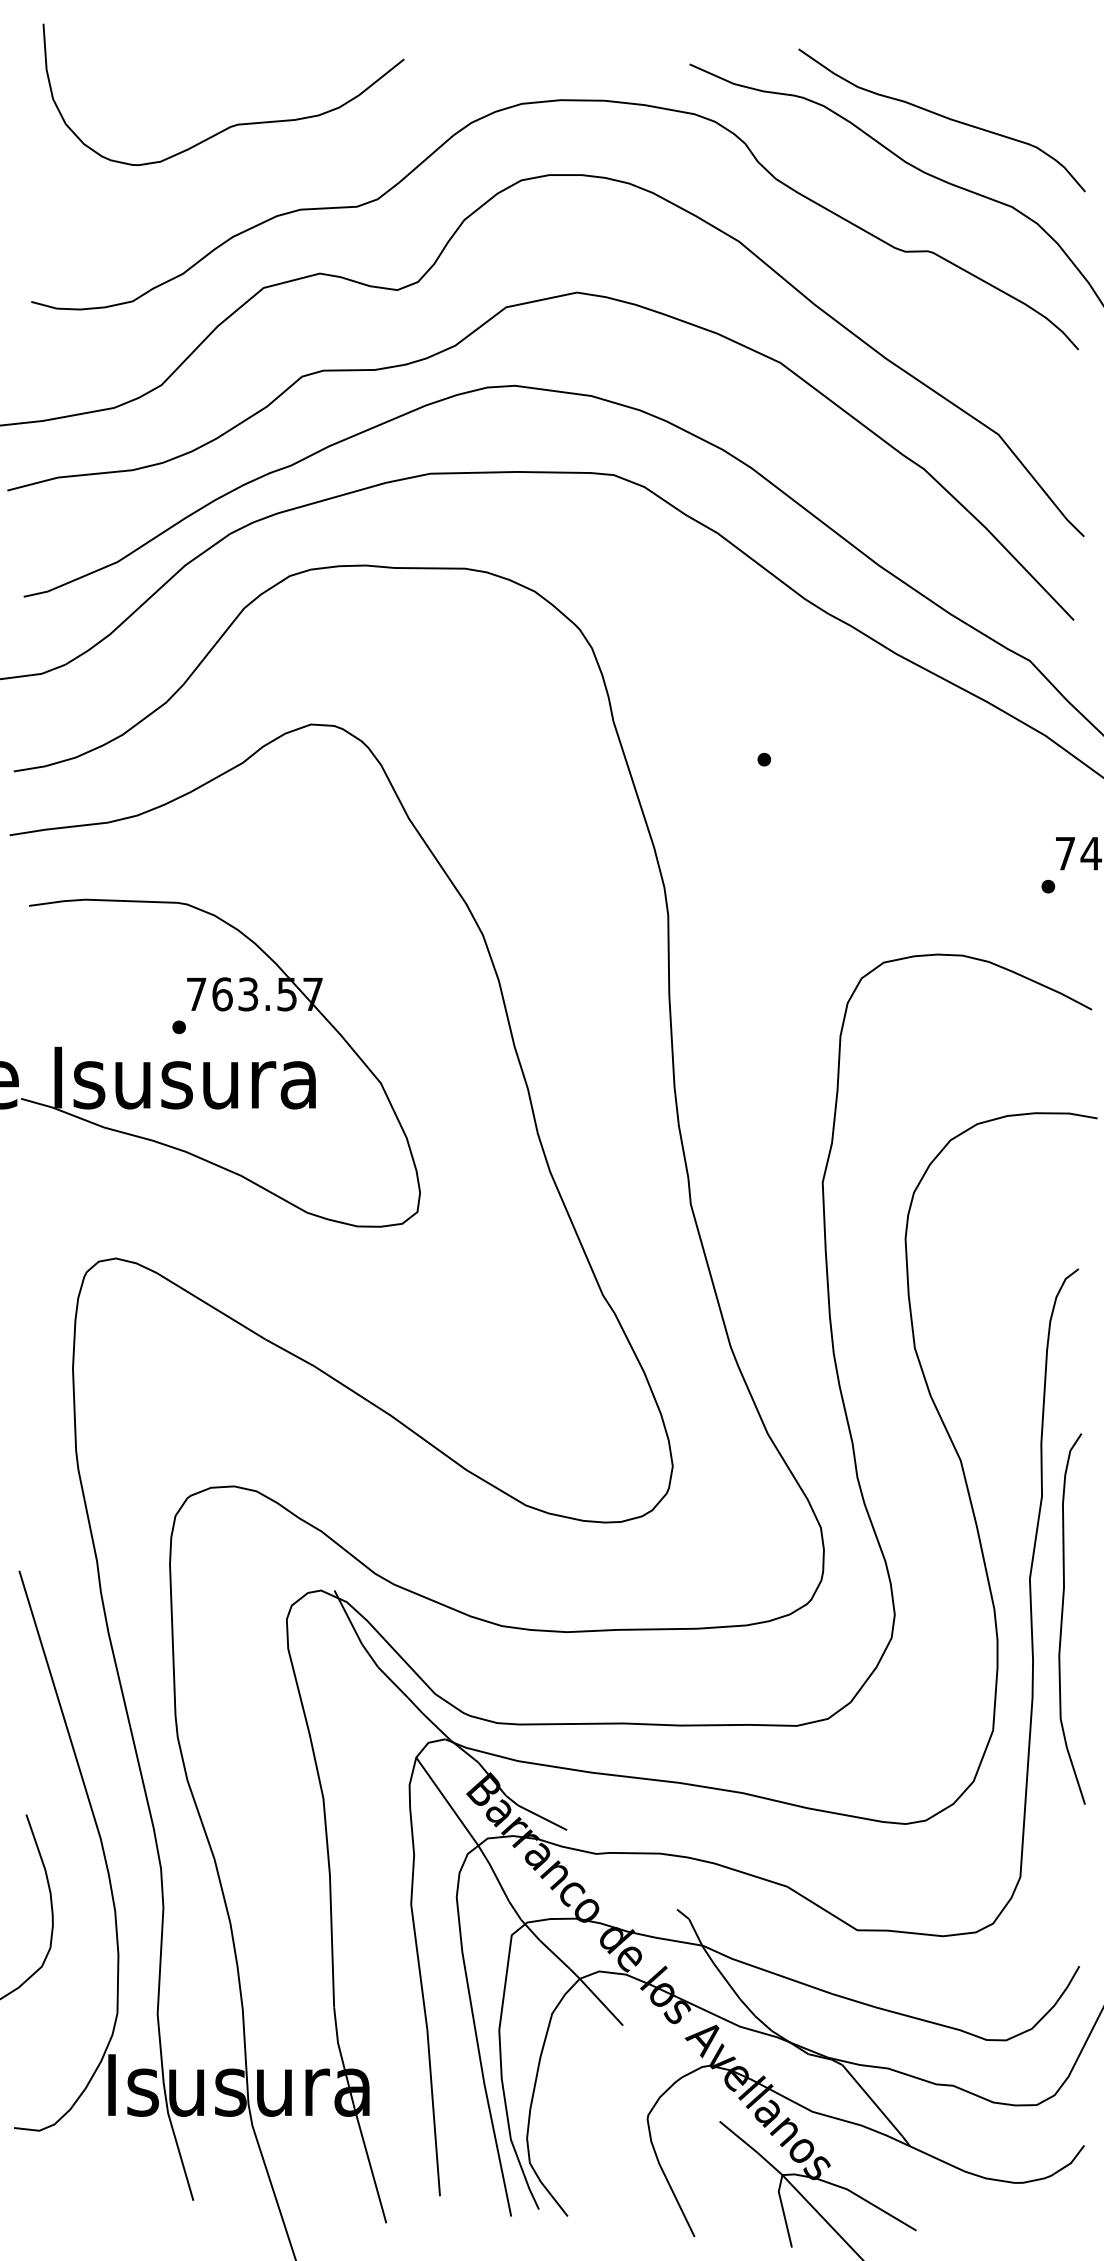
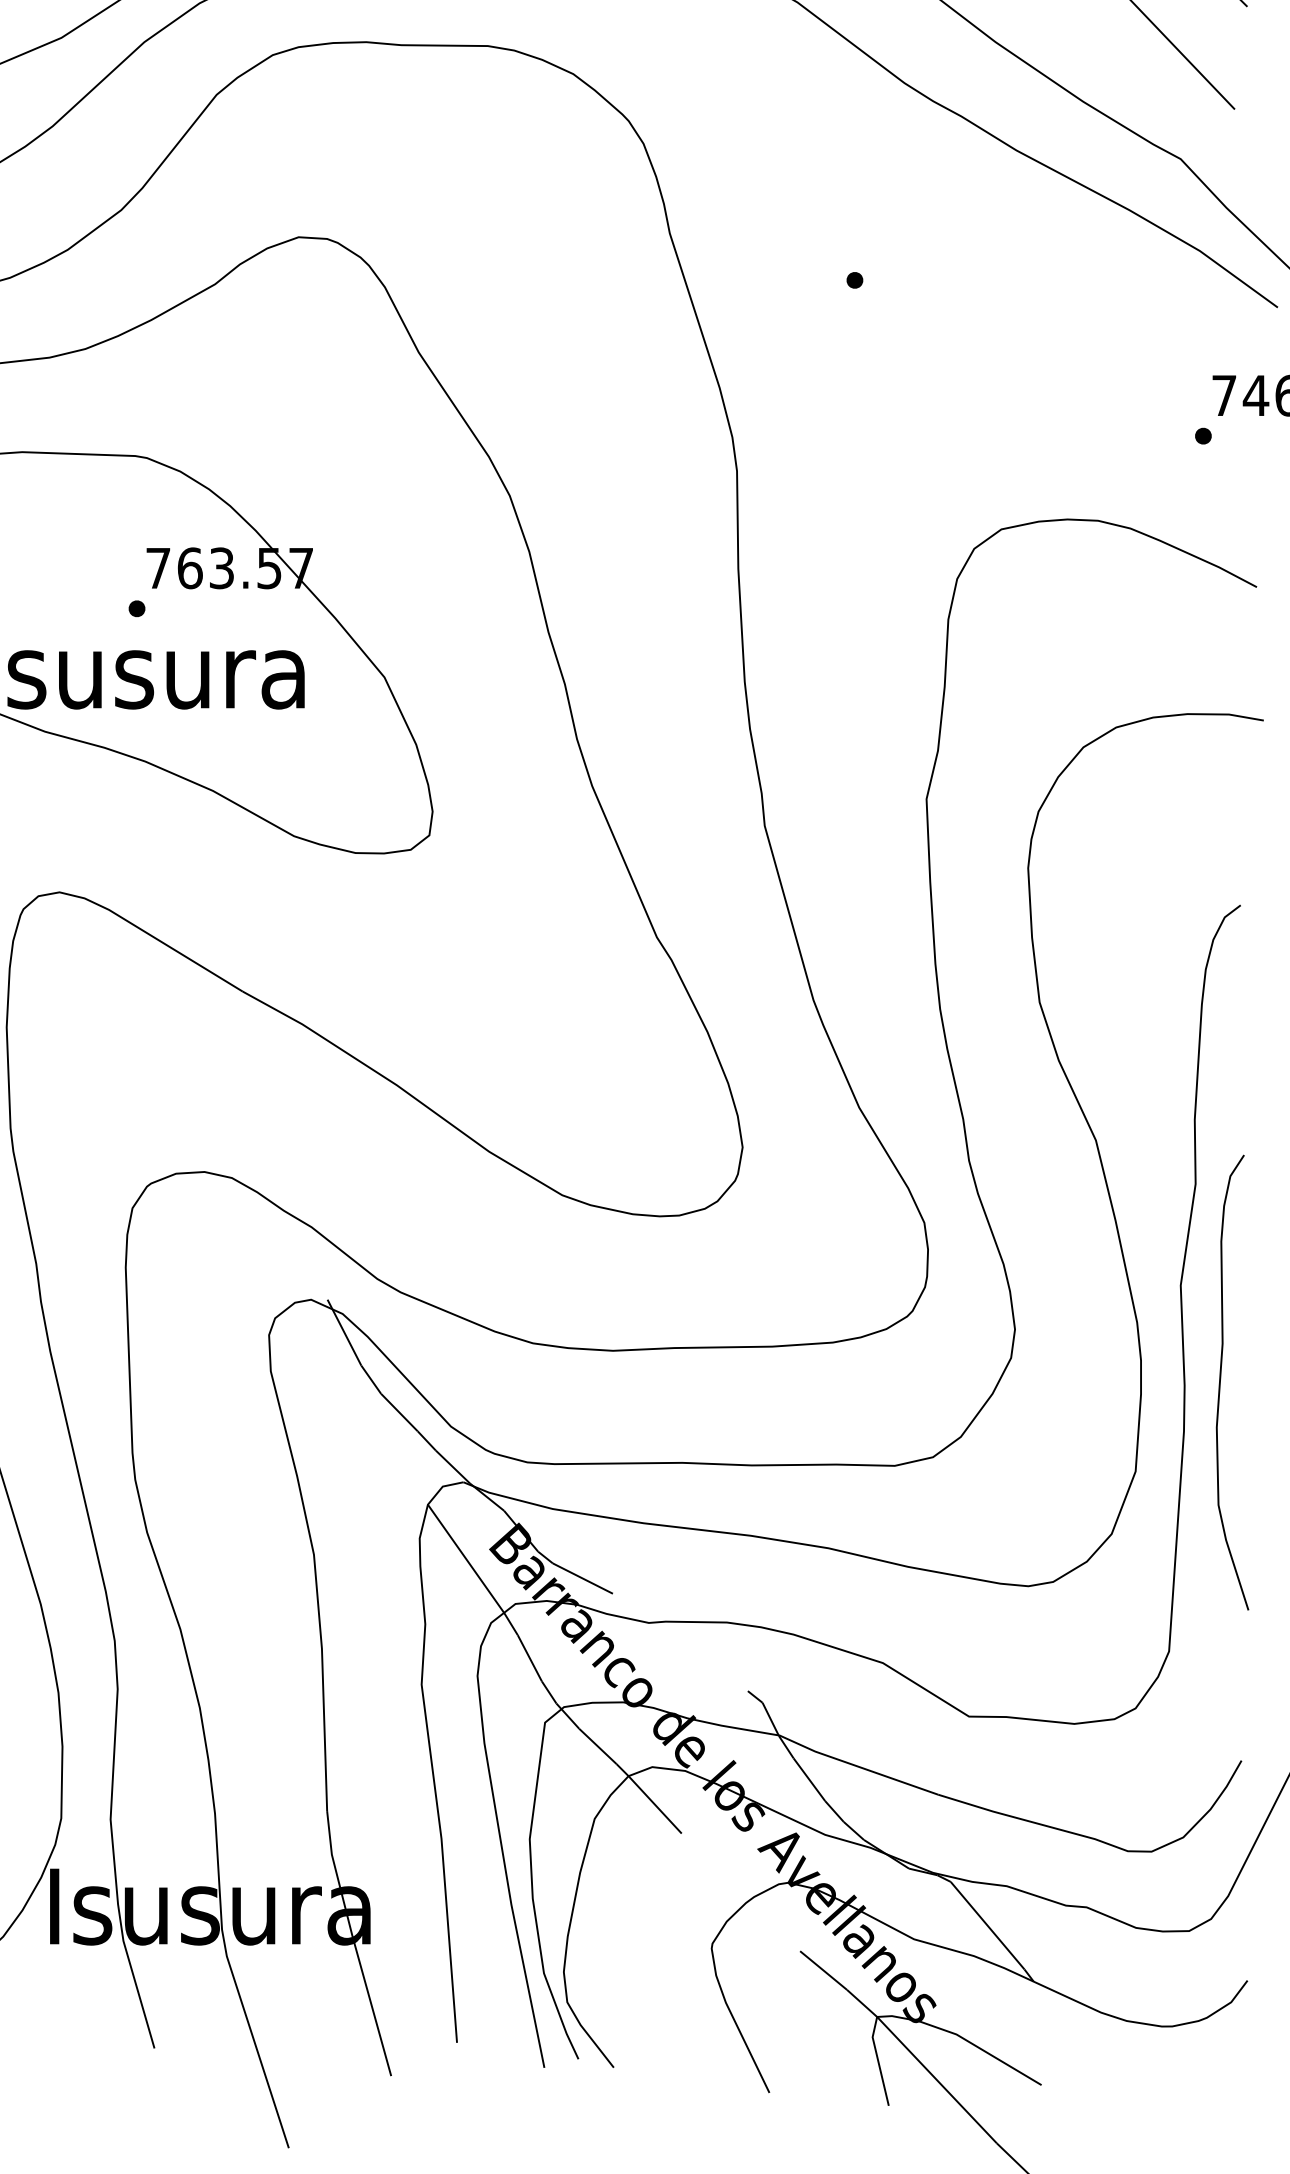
curve: (1062, 1618) -> (1220, 1381), moved

